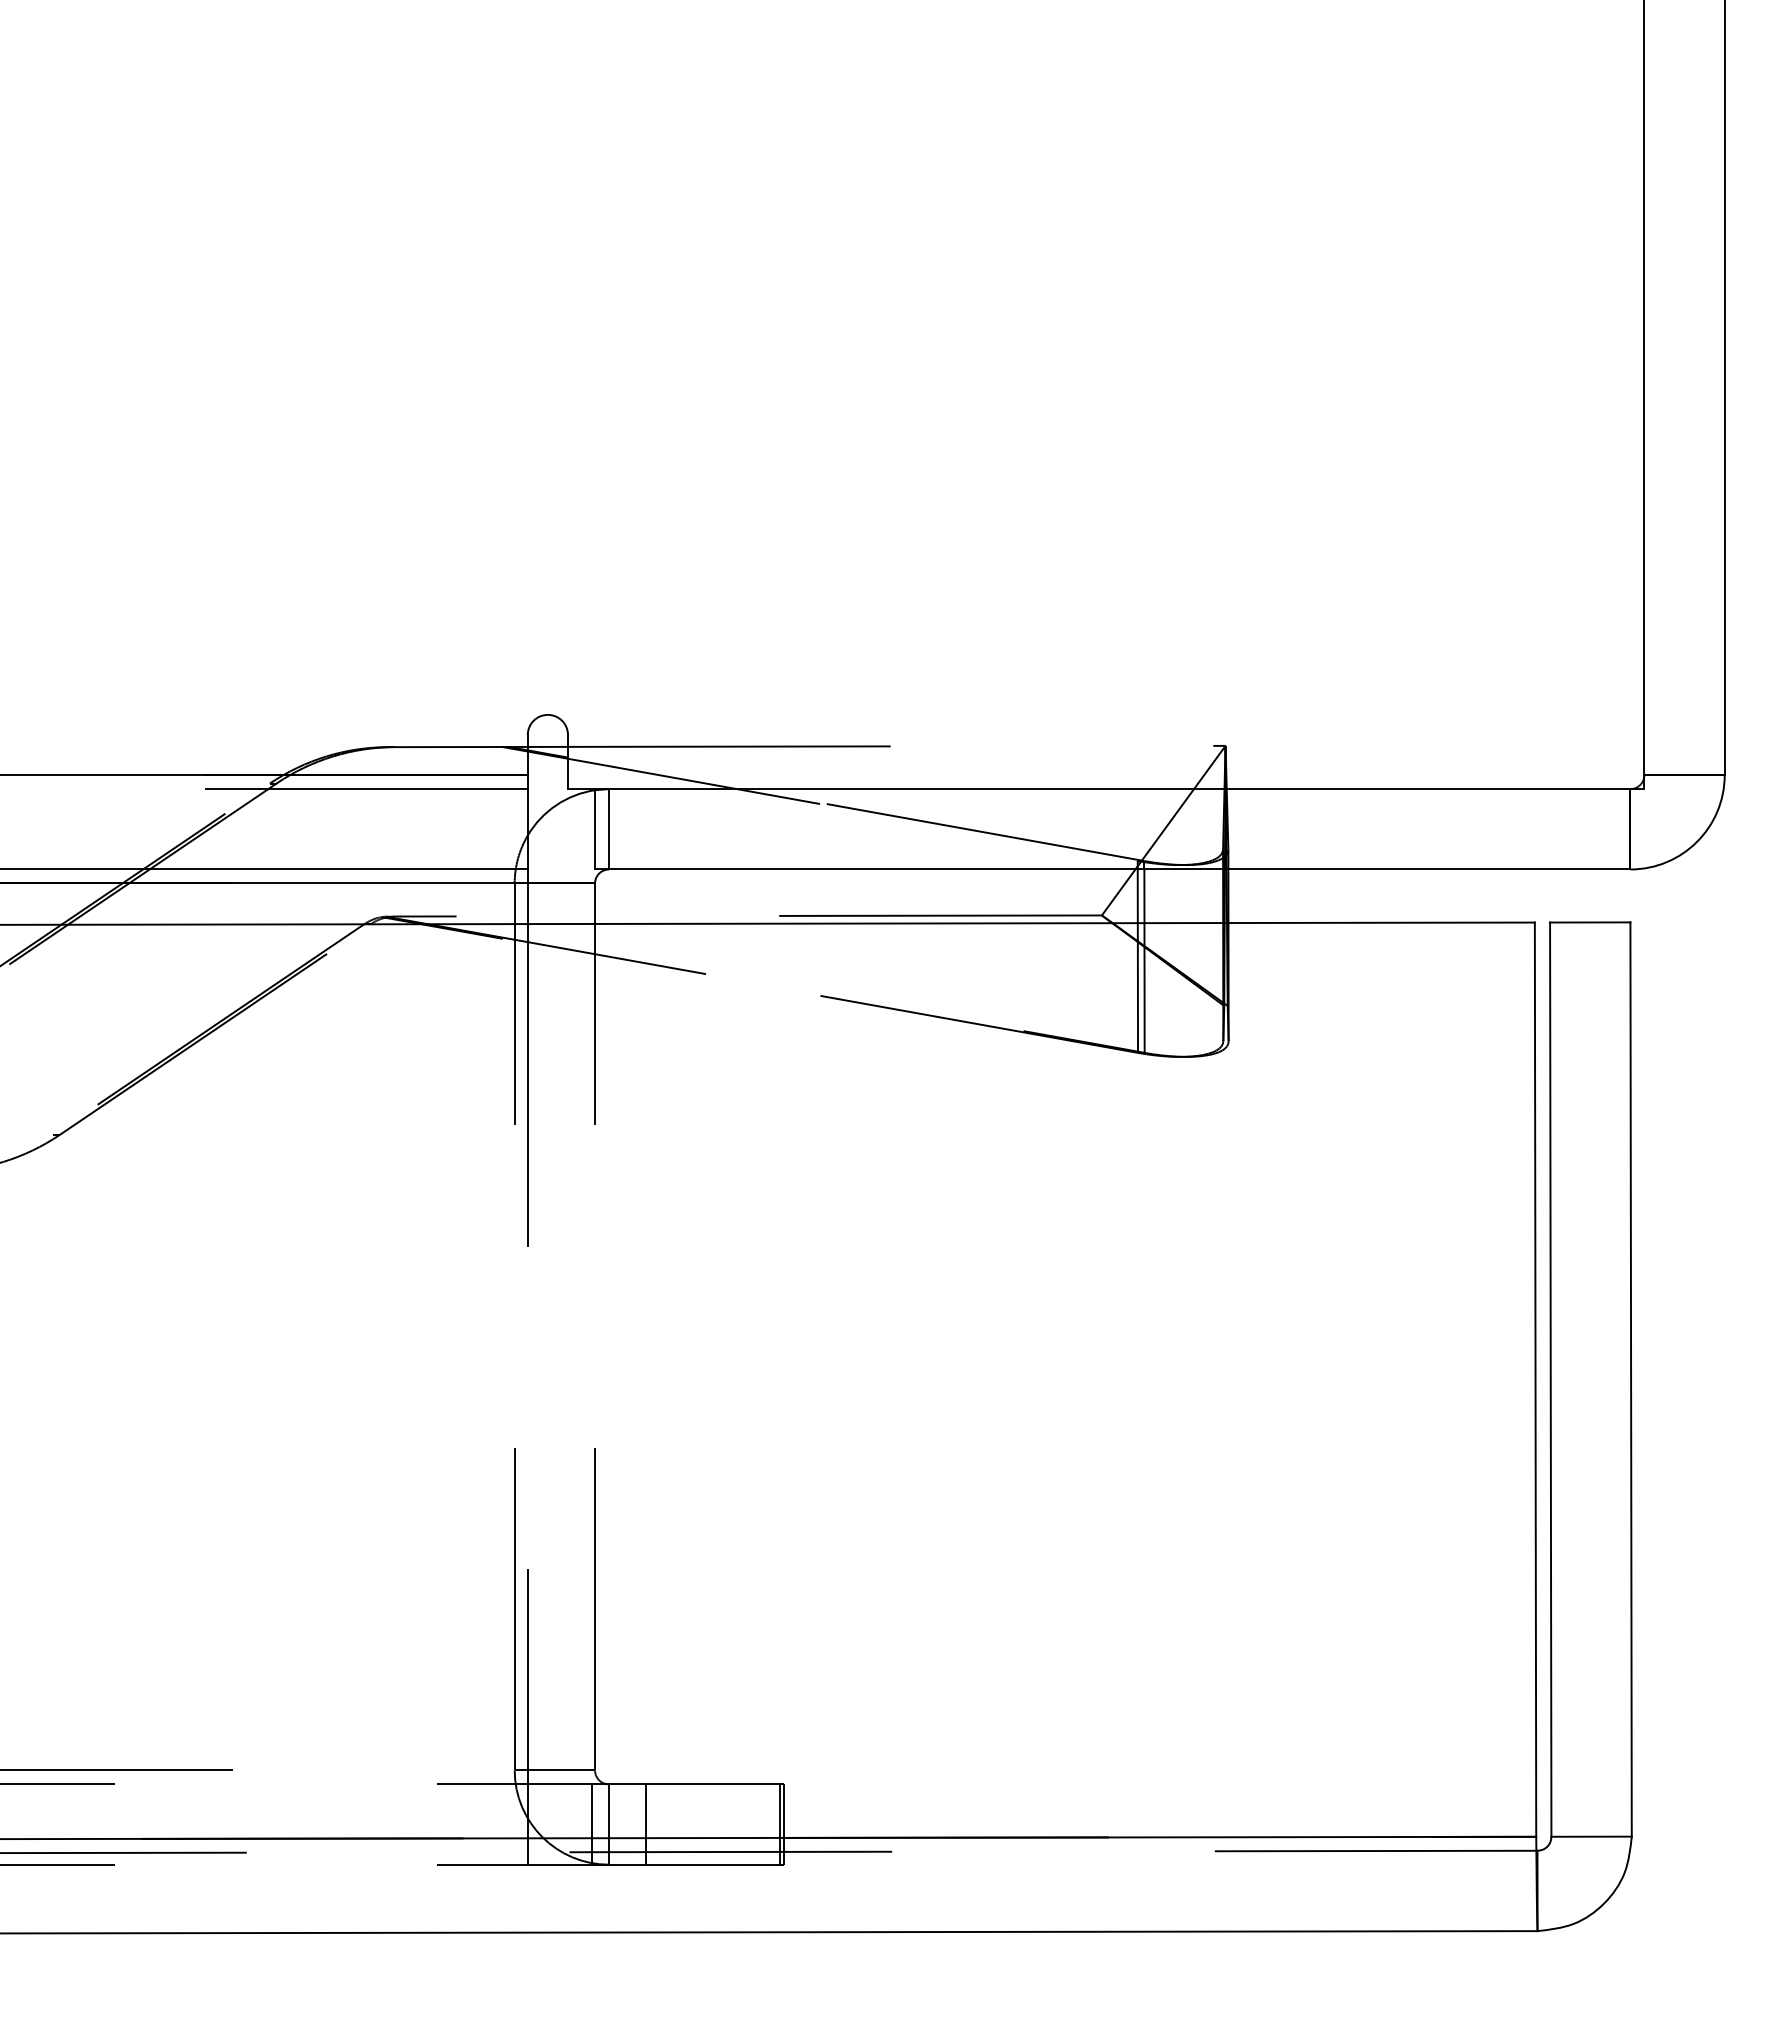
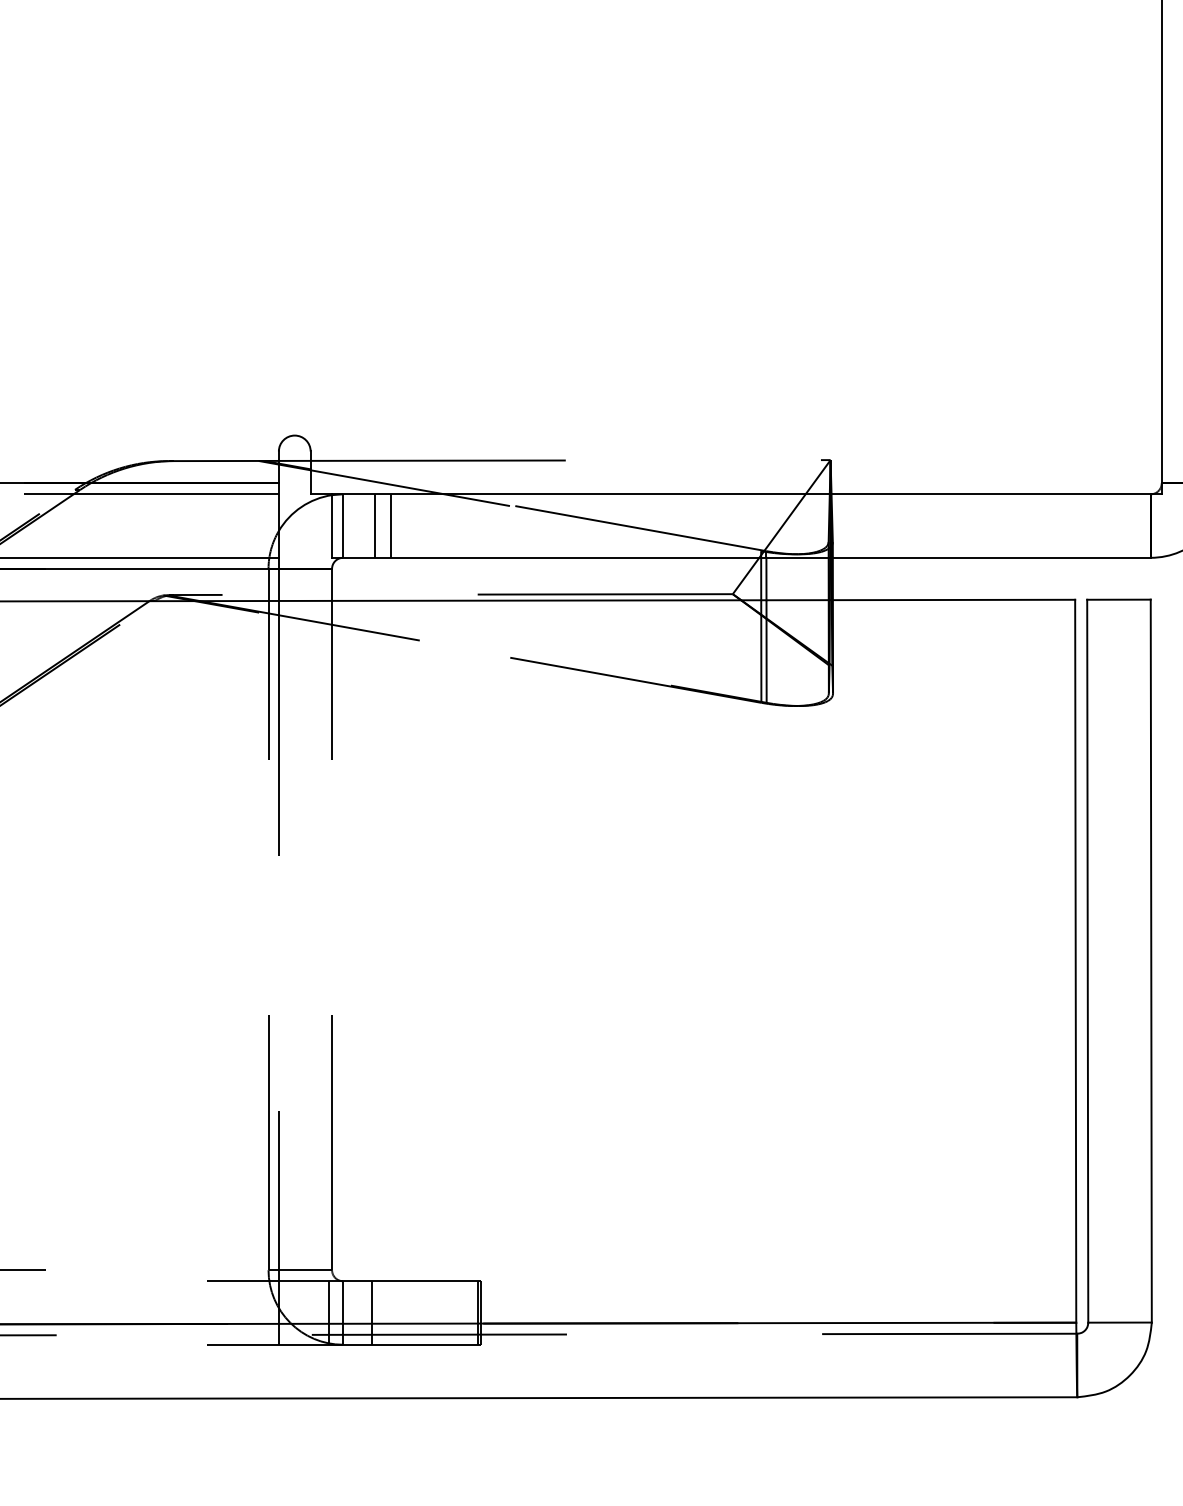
line: (649, 829) -> (375, 526), added
line: (669, 829) -> (390, 526), added

